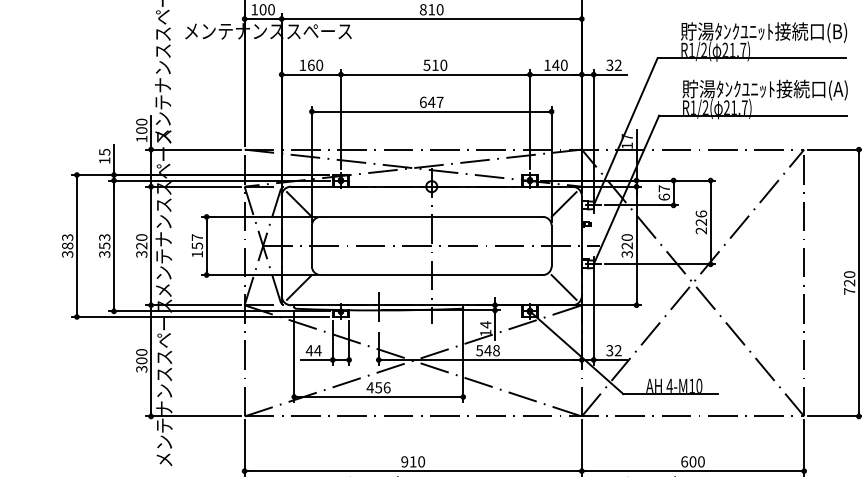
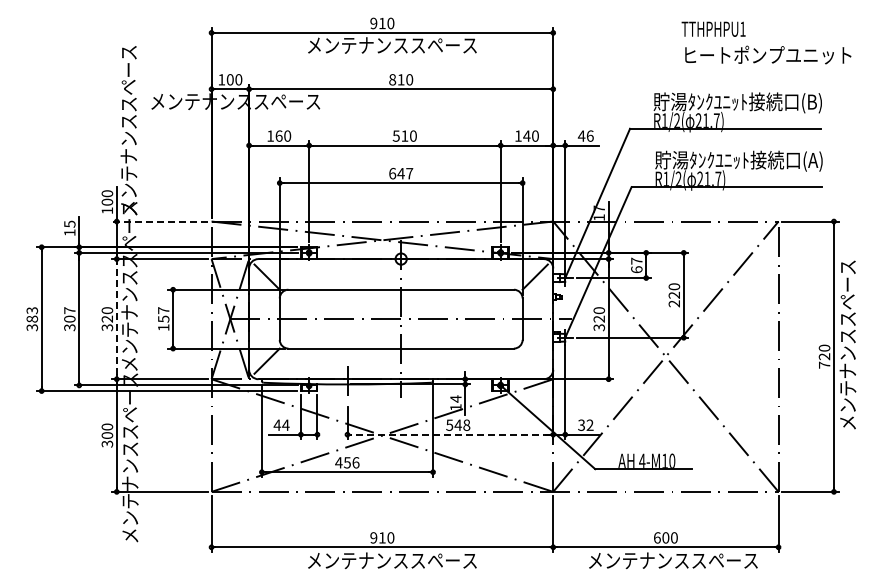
text: (613, 64) -> (585, 135), 32 -> 46
line: (193, 149) -> (159, 221), solid -> dashed
text: (700, 213) -> (673, 286), 226 -> 220
text: (104, 241) -> (69, 314), 353 -> 307
line: (150, 245) -> (116, 318), solid -> dashed
line: (563, 286) -> (534, 360), removed
line: (479, 359) -> (449, 434), solid -> dashed

